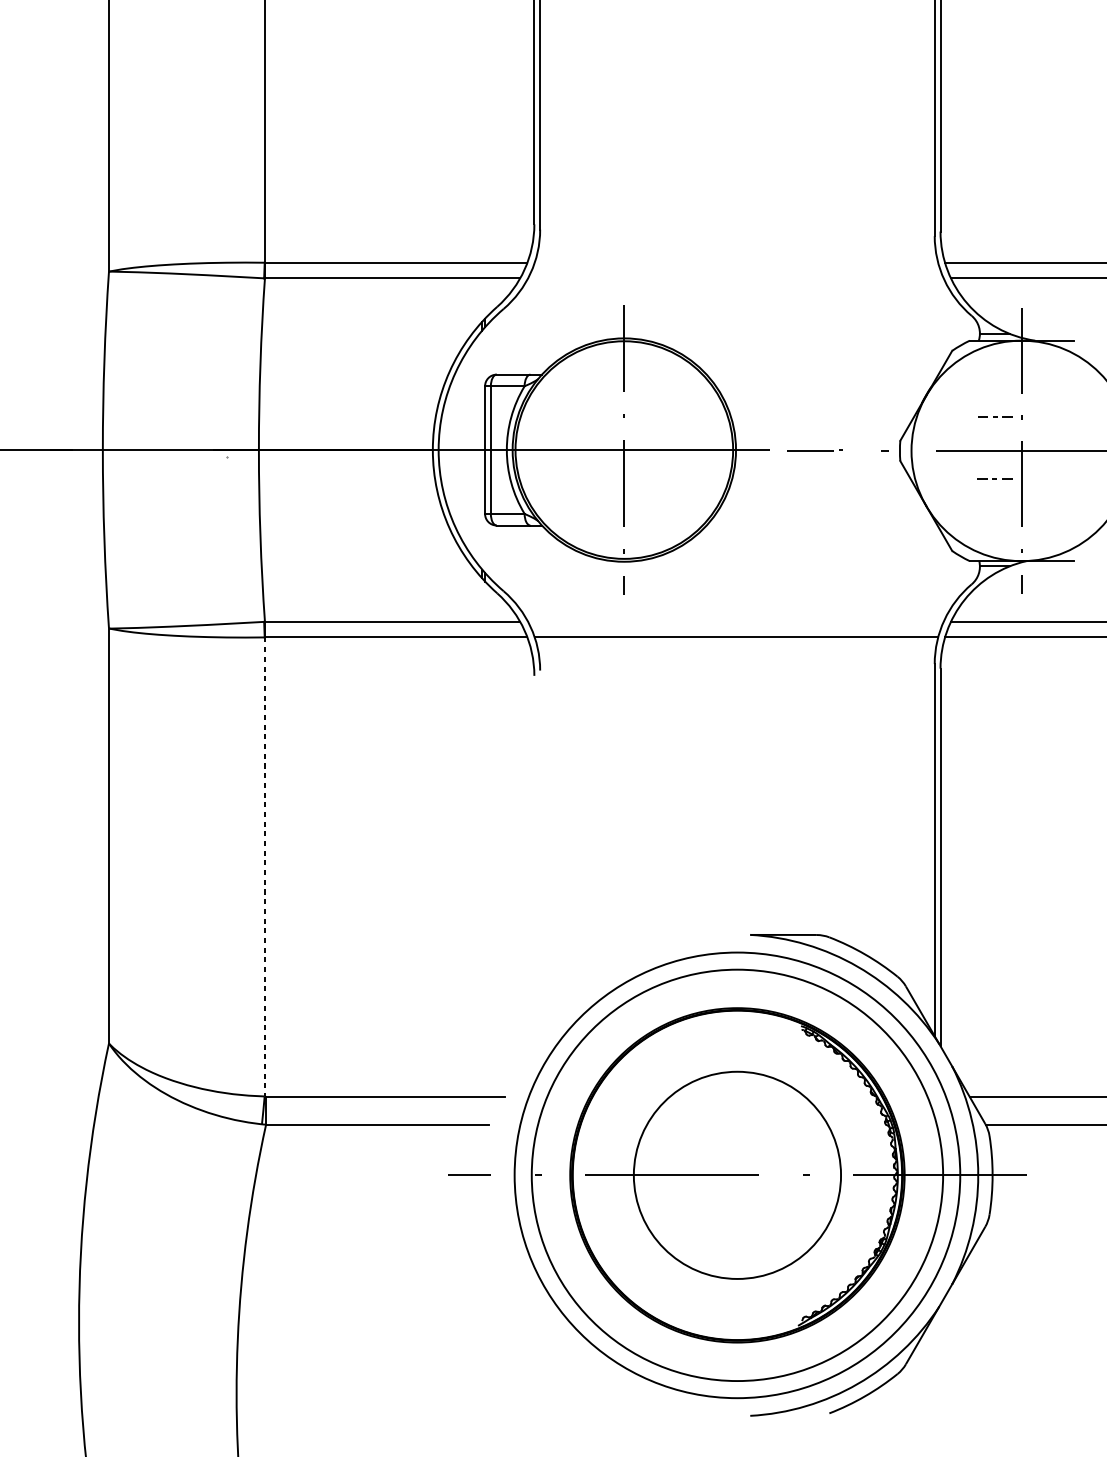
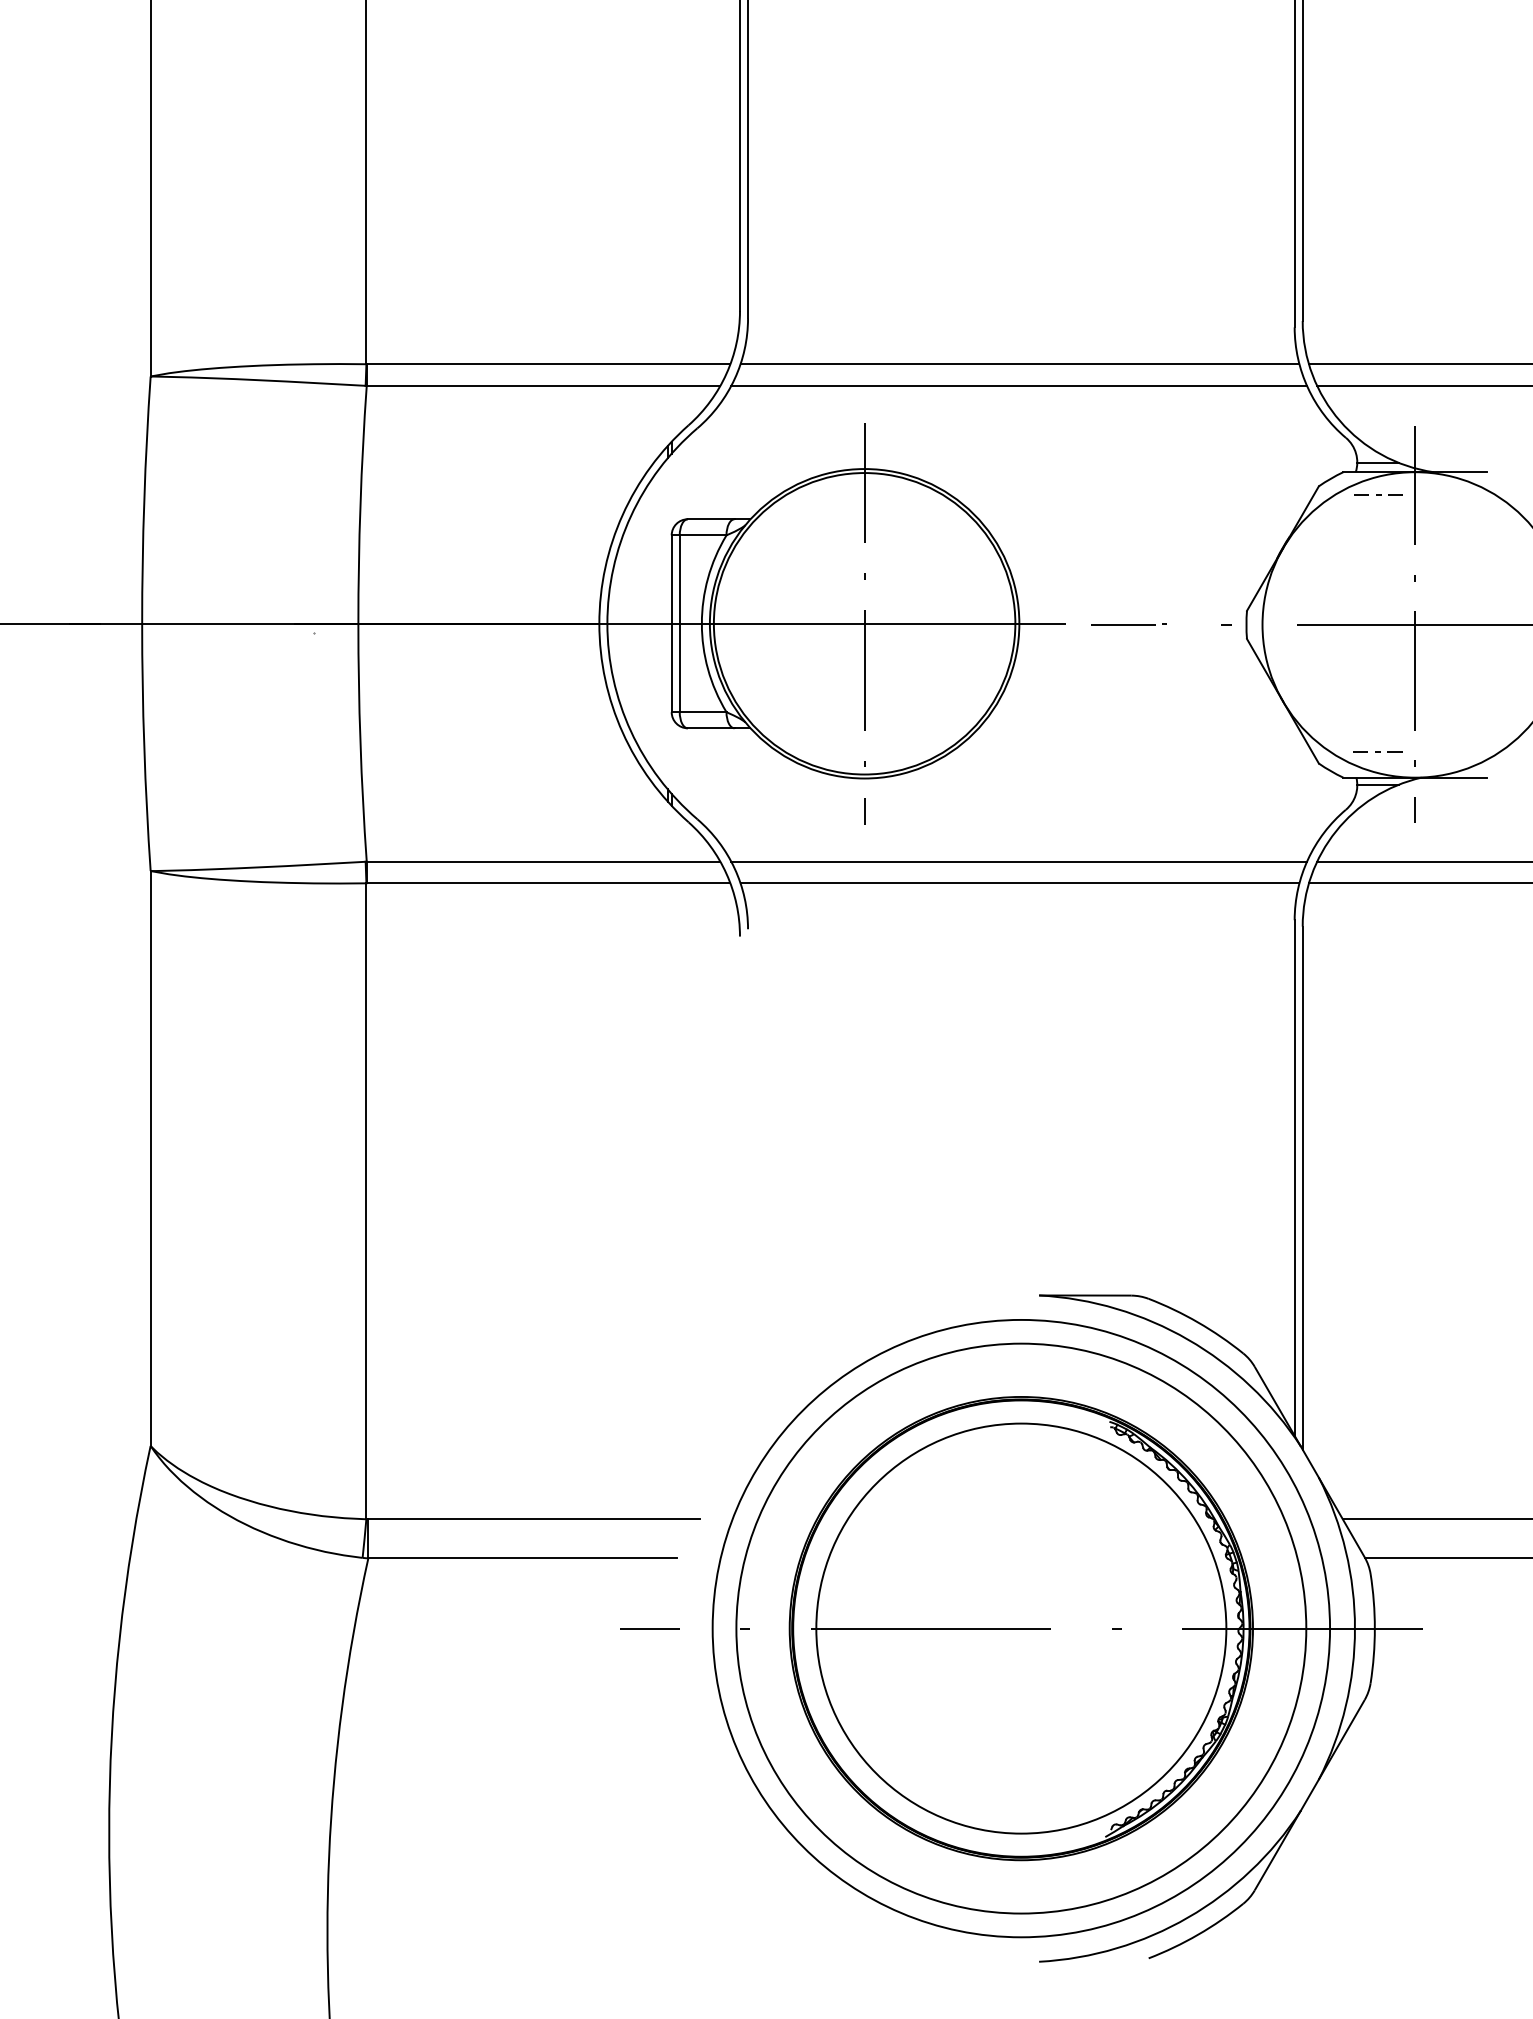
line: (736, 262) -> (1019, 364), added
line: (736, 278) -> (1019, 385), added
line: (995, 416) -> (1378, 494), moved
line: (994, 478) -> (1377, 751), moved
line: (736, 621) -> (1019, 861), added
line: (264, 867) -> (366, 1201), dashed -> solid
circle: (737, 1175) -> (1021, 1628), size x1.43

